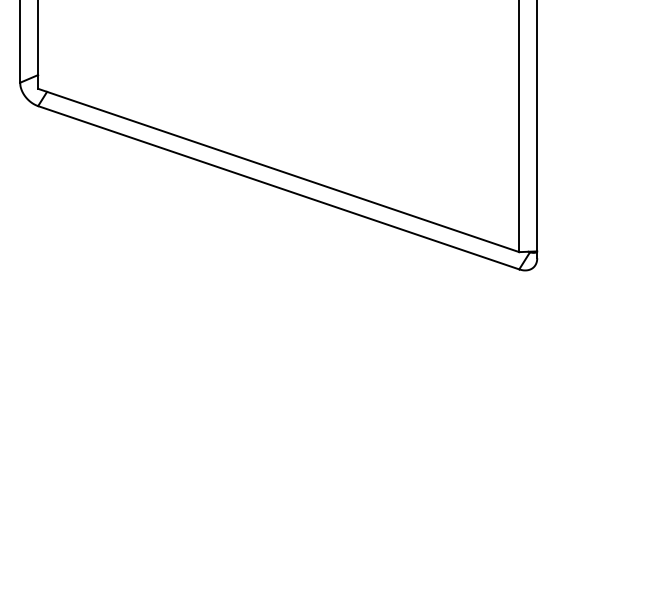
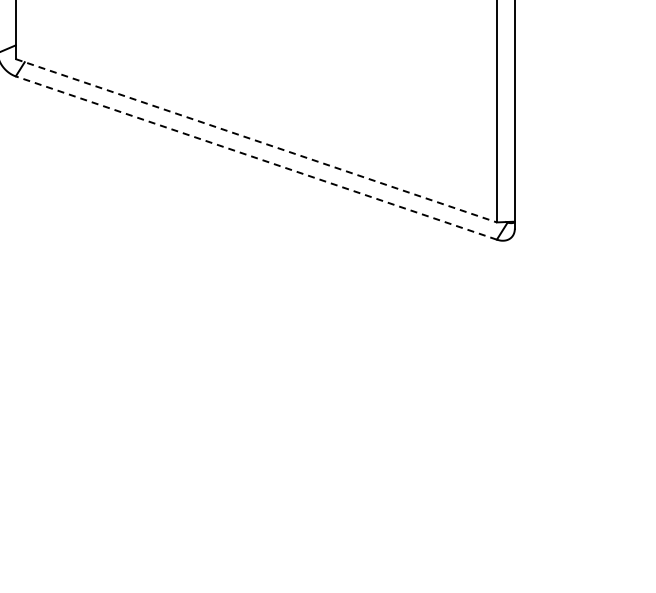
line: (279, 170) -> (257, 140), solid -> dashed
line: (278, 187) -> (256, 157), solid -> dashed

